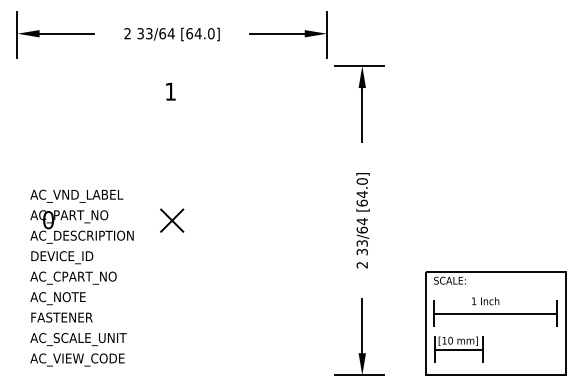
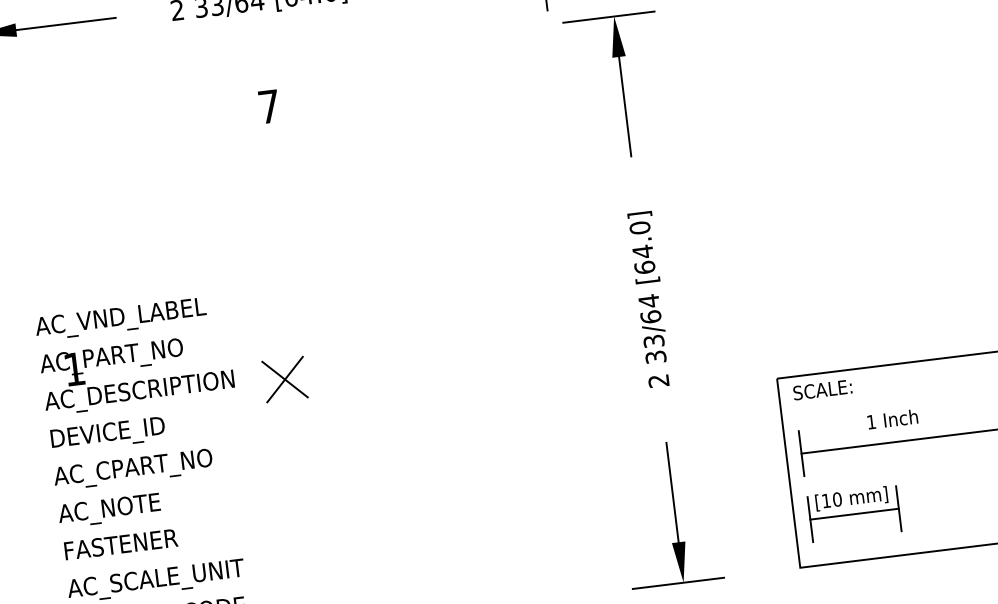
text: (170, 91) -> (268, 106), 1 -> 7
text: (48, 220) -> (74, 369), 0 -> 1
part: (172, 220) -> (285, 379), moved

